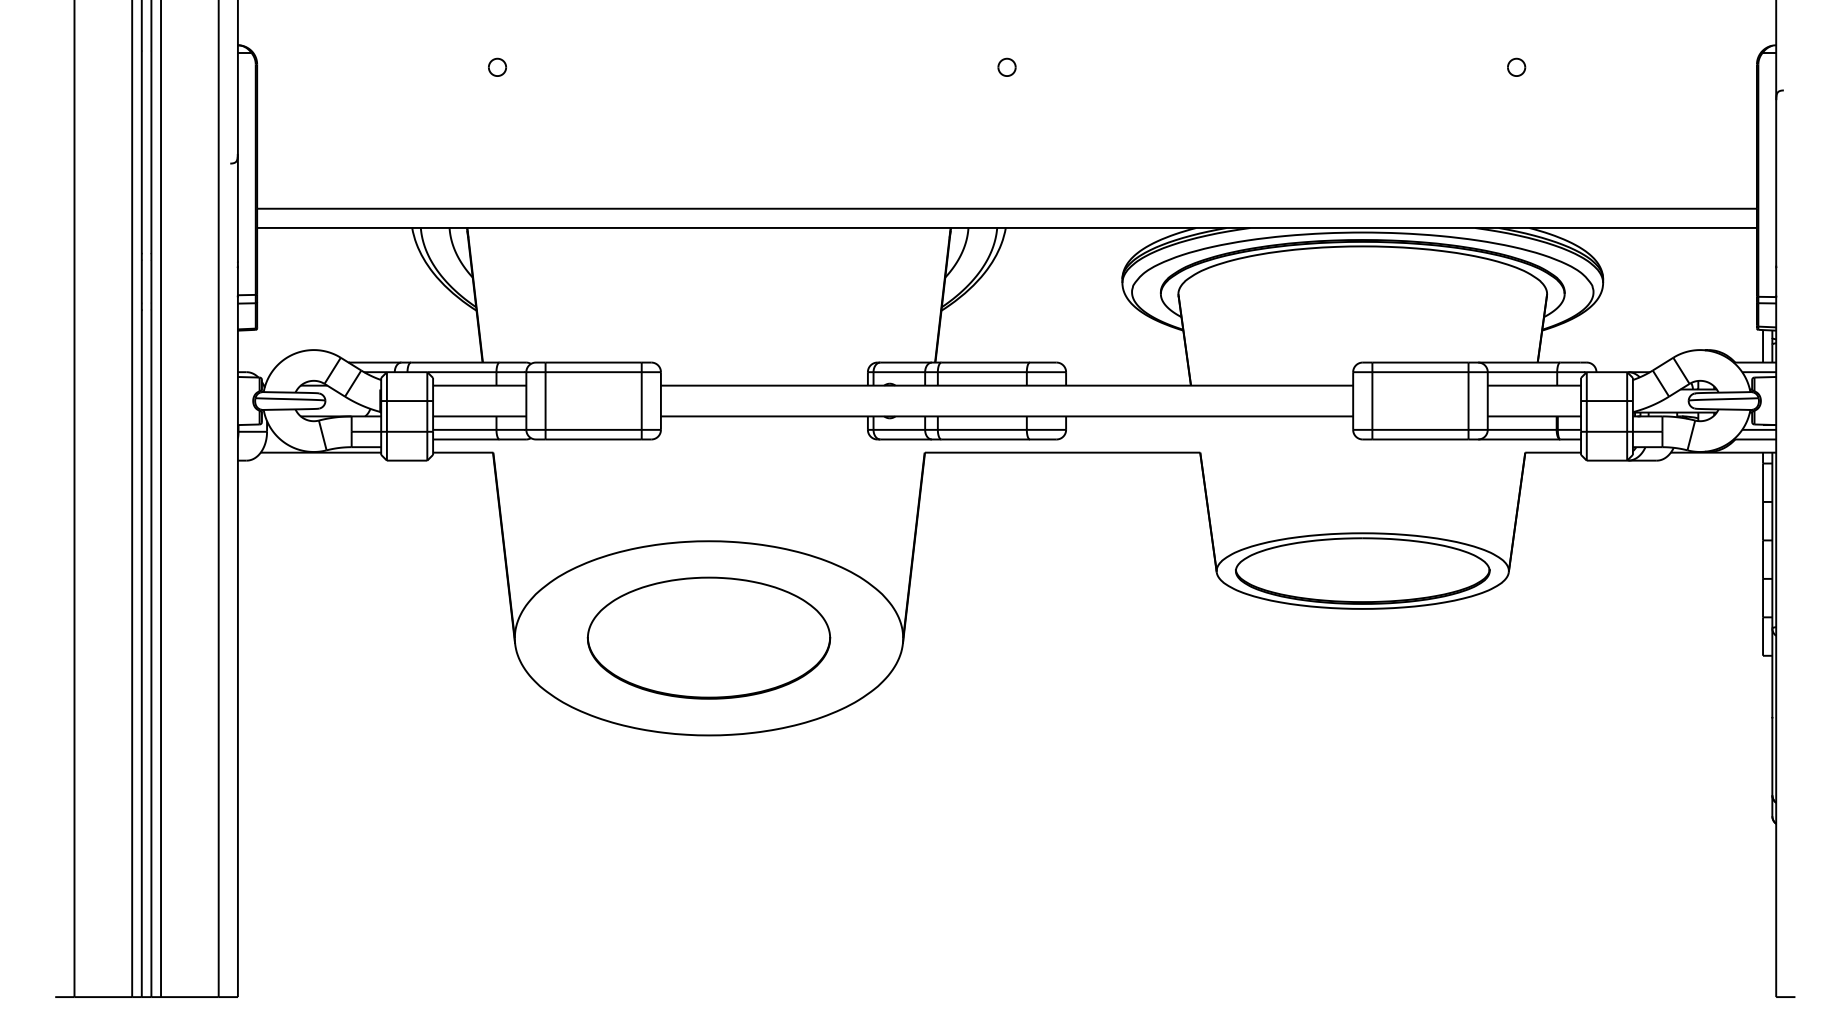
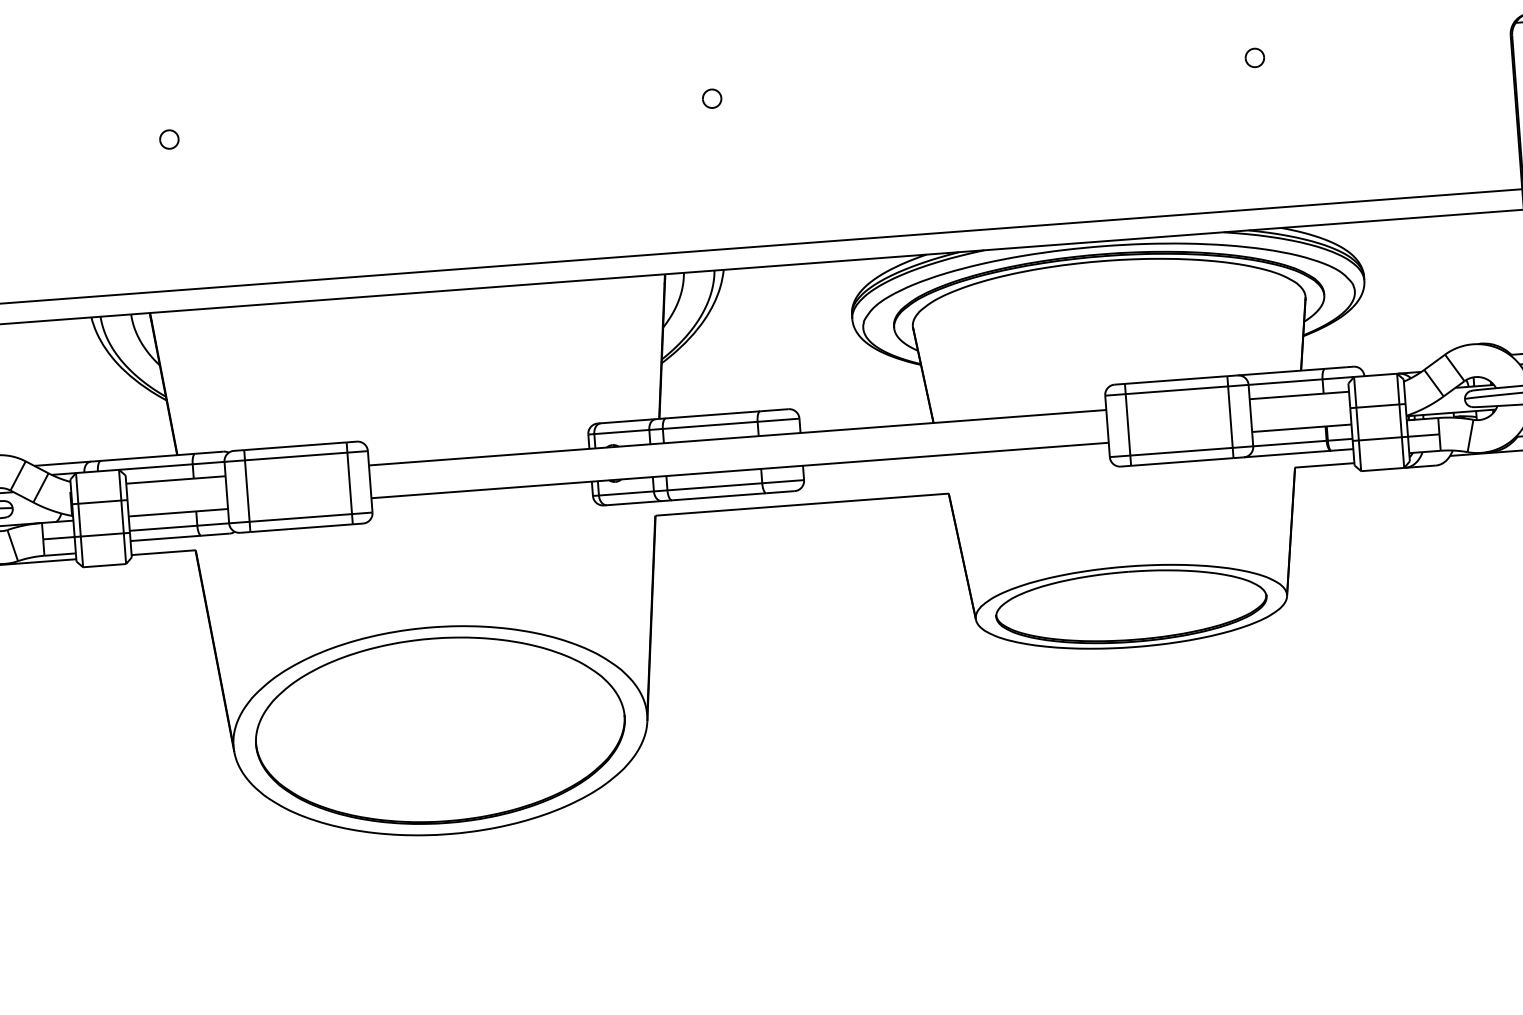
part: (708, 637) -> (439, 729), size x1.43

